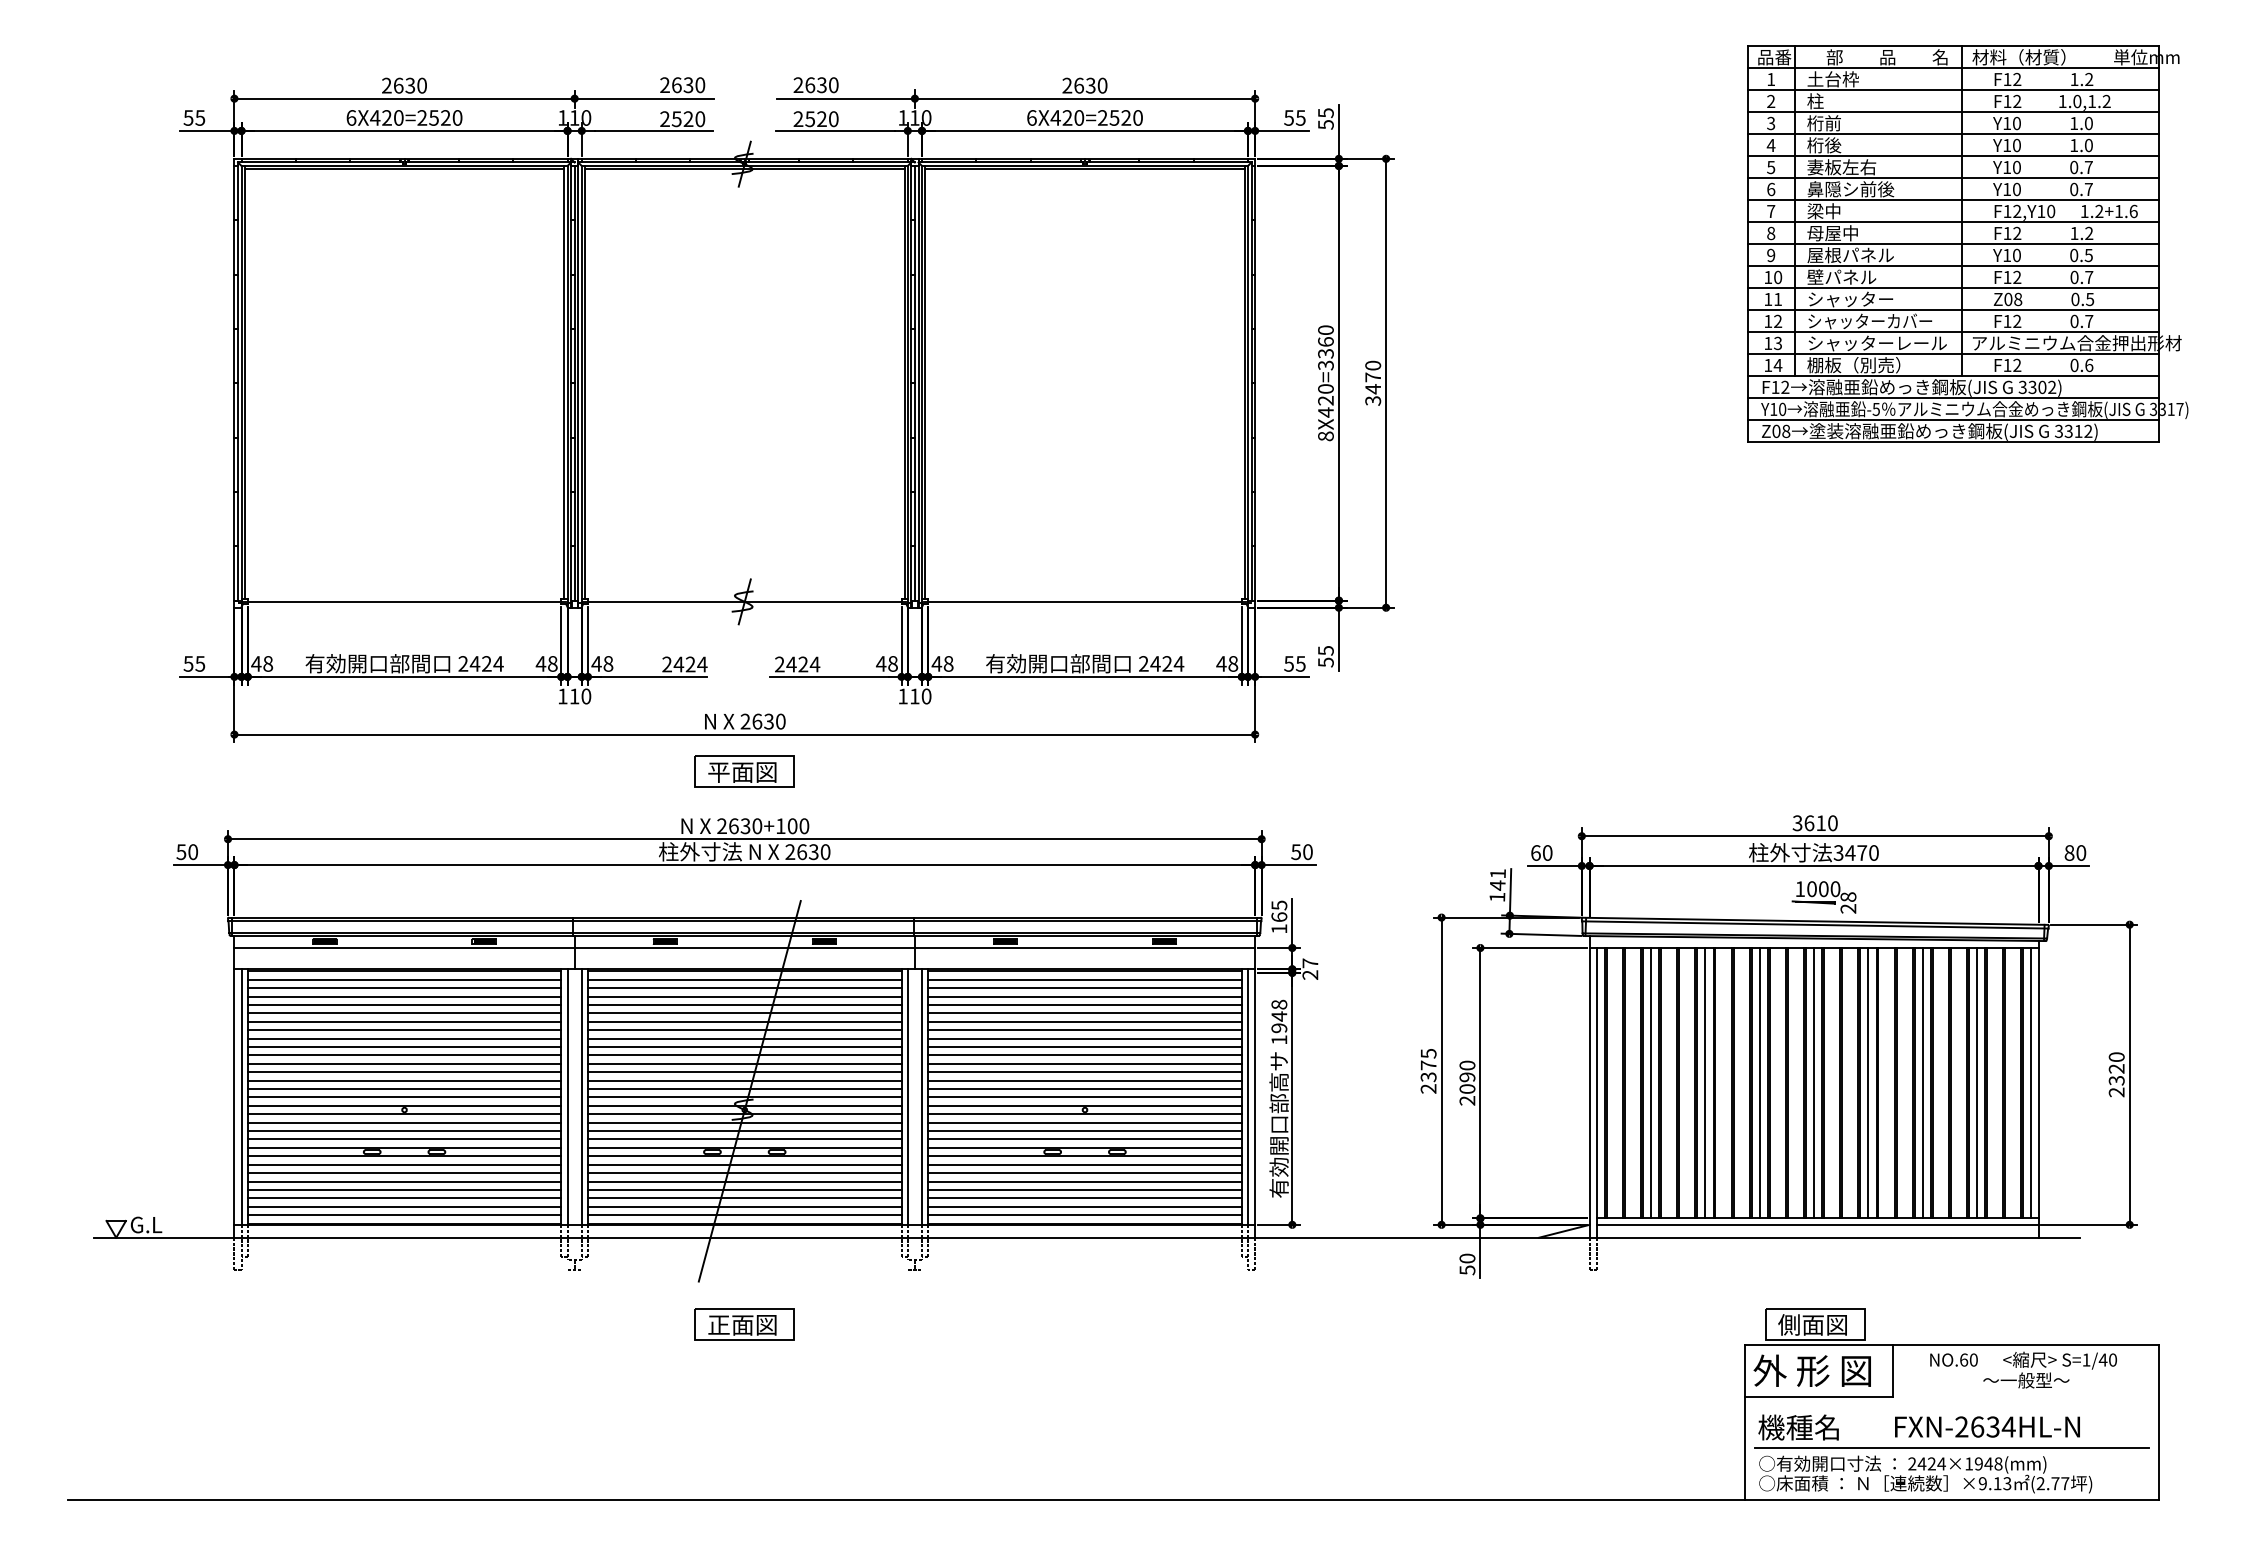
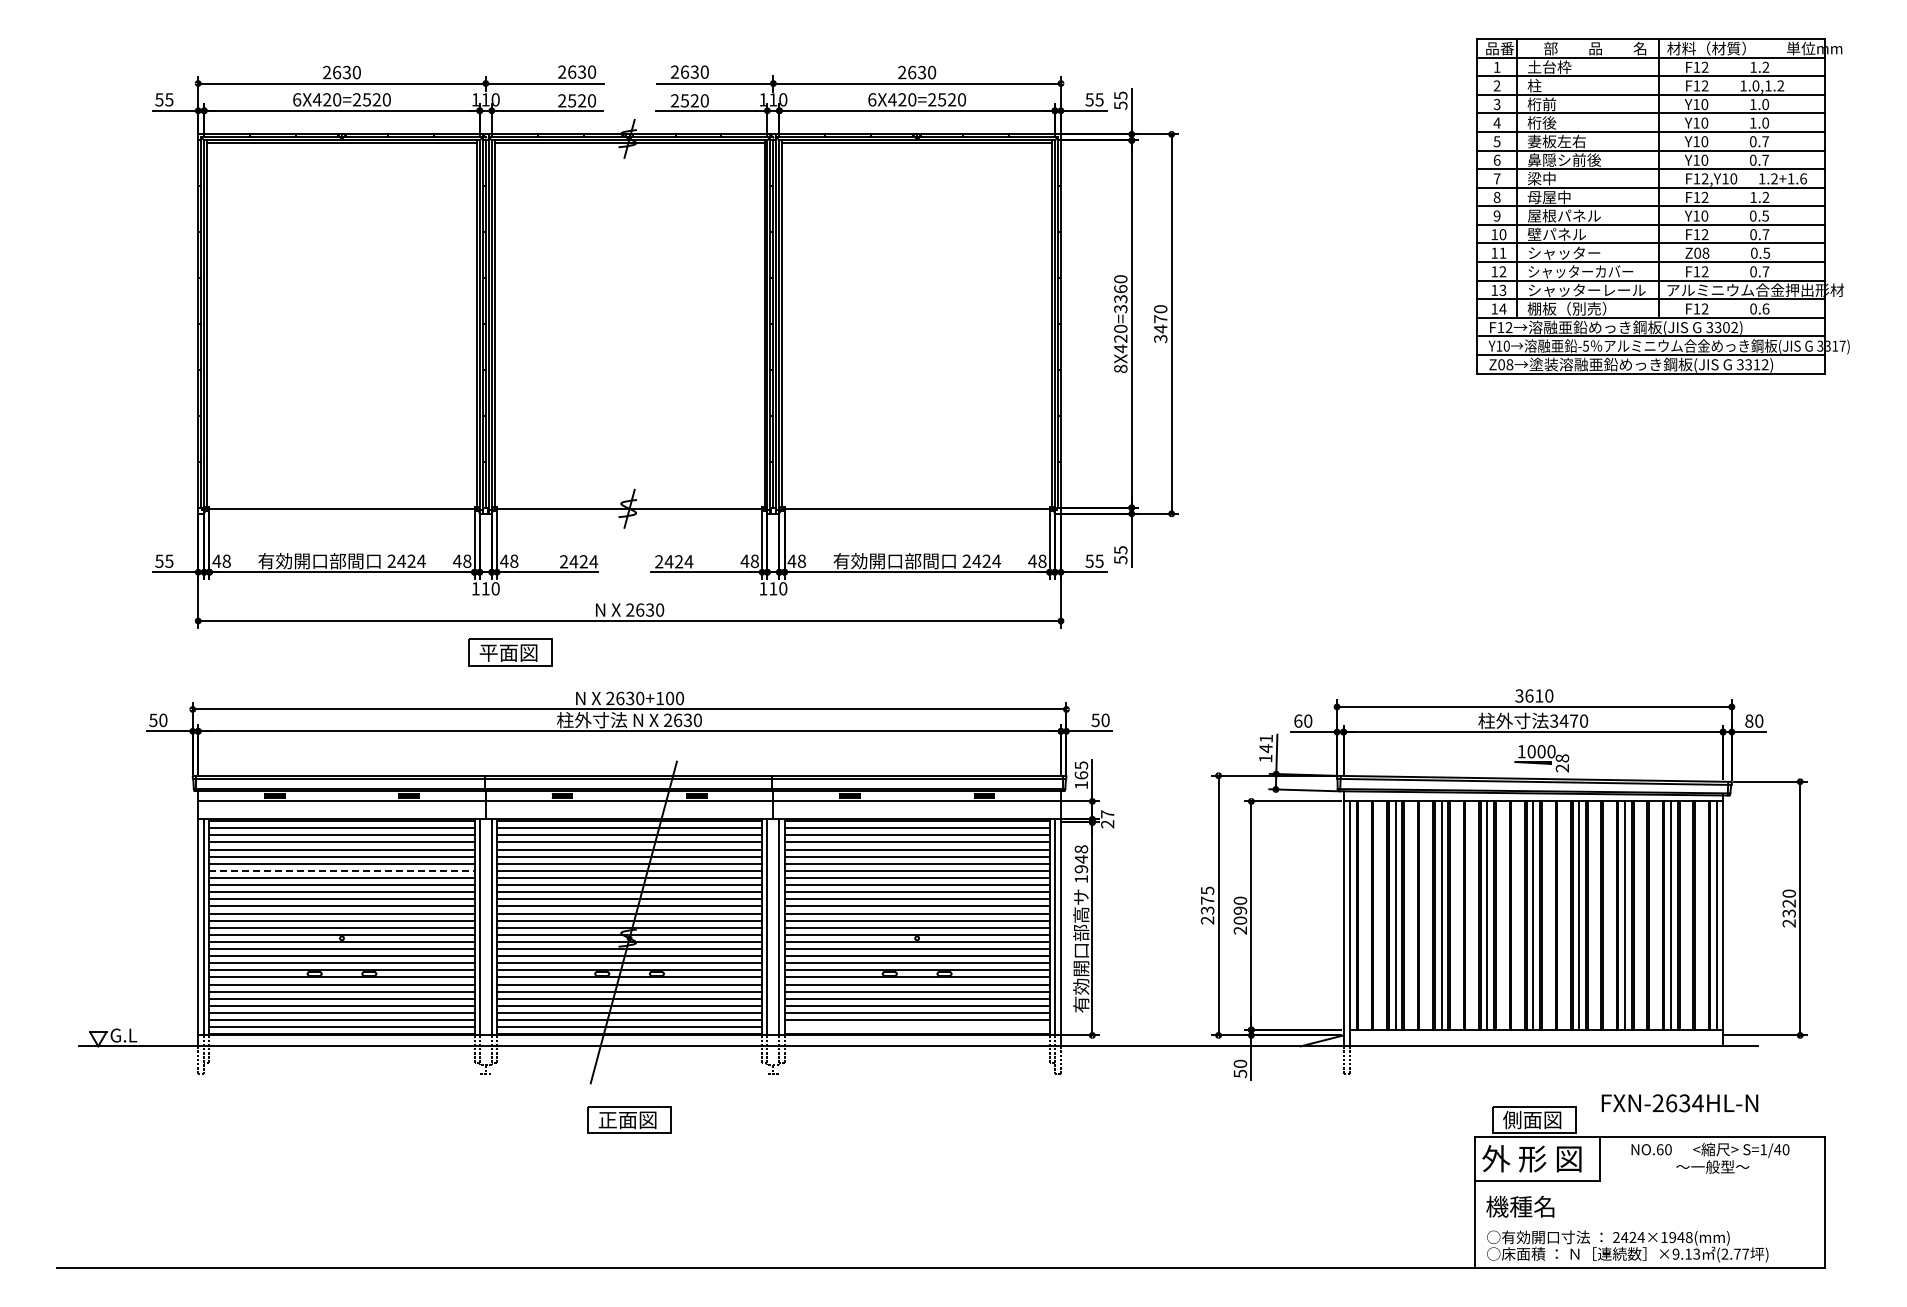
part: (744, 771) -> (510, 652), moved
line: (405, 1029) -> (342, 870), solid -> dashed
line: (1084, 1215) -> (916, 1027), removed
line: (1817, 1224) -> (1536, 1035), removed
text: (1986, 1427) -> (1679, 1103), moved
line: (1951, 1448) -> (1649, 1224), removed

